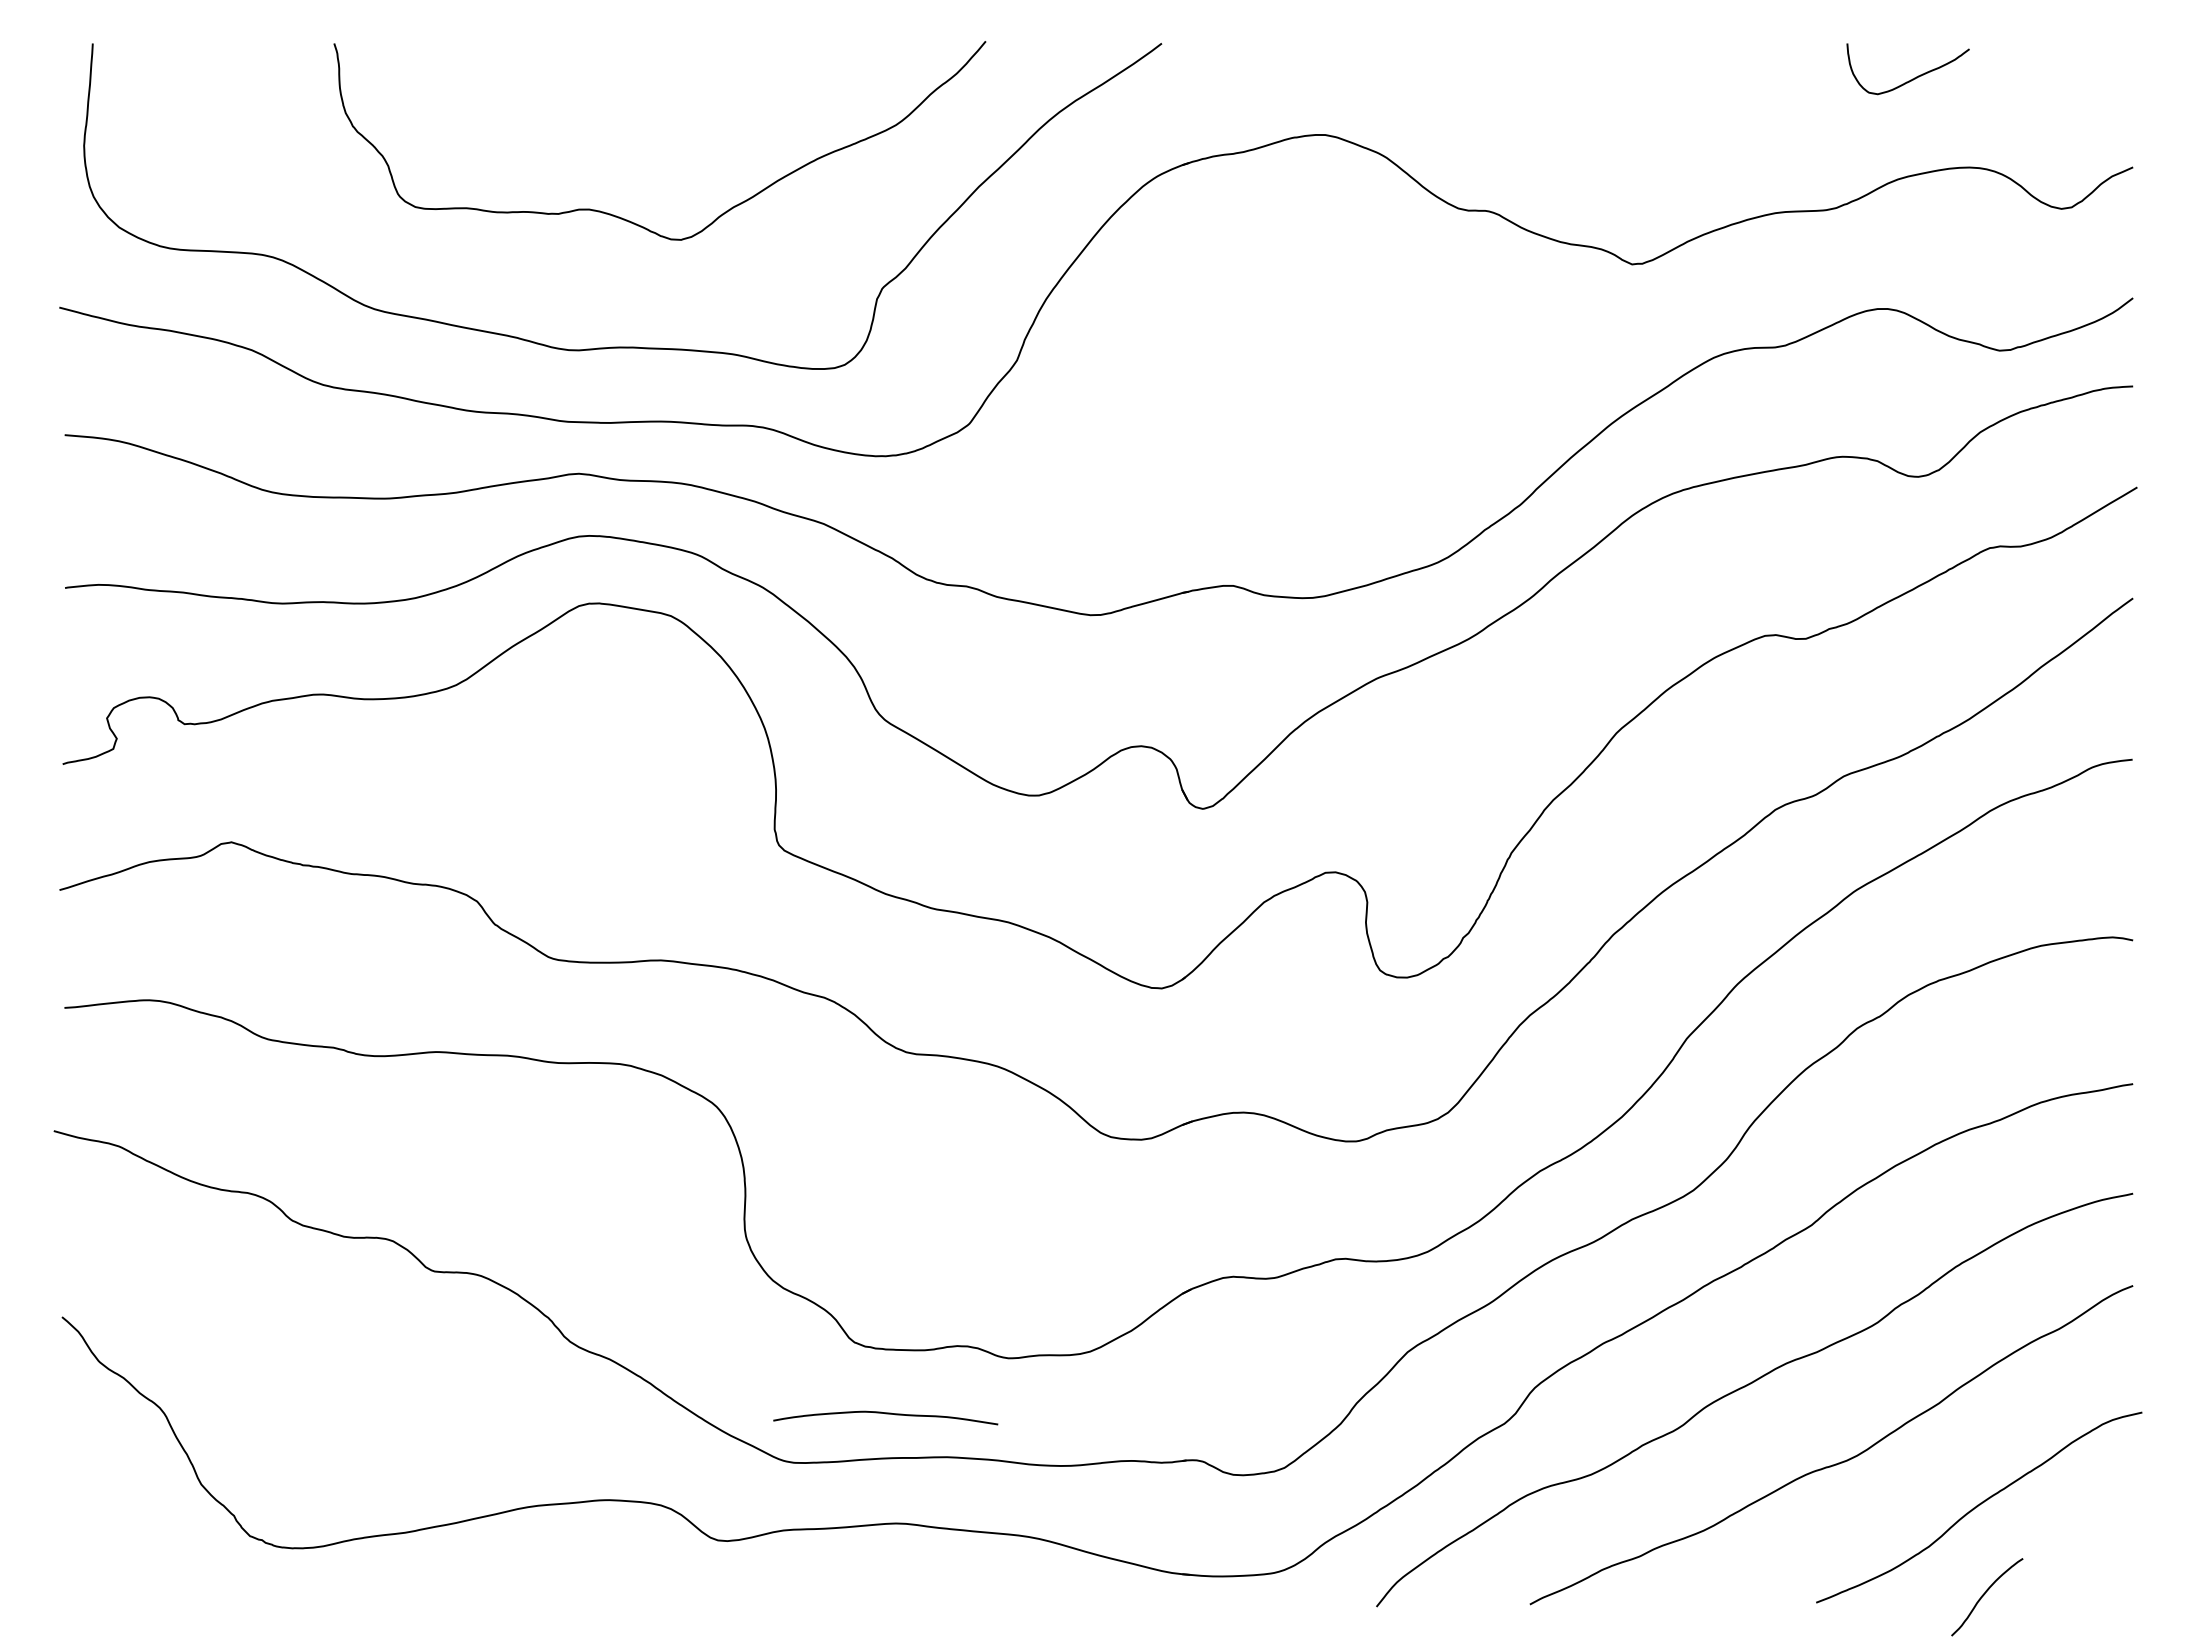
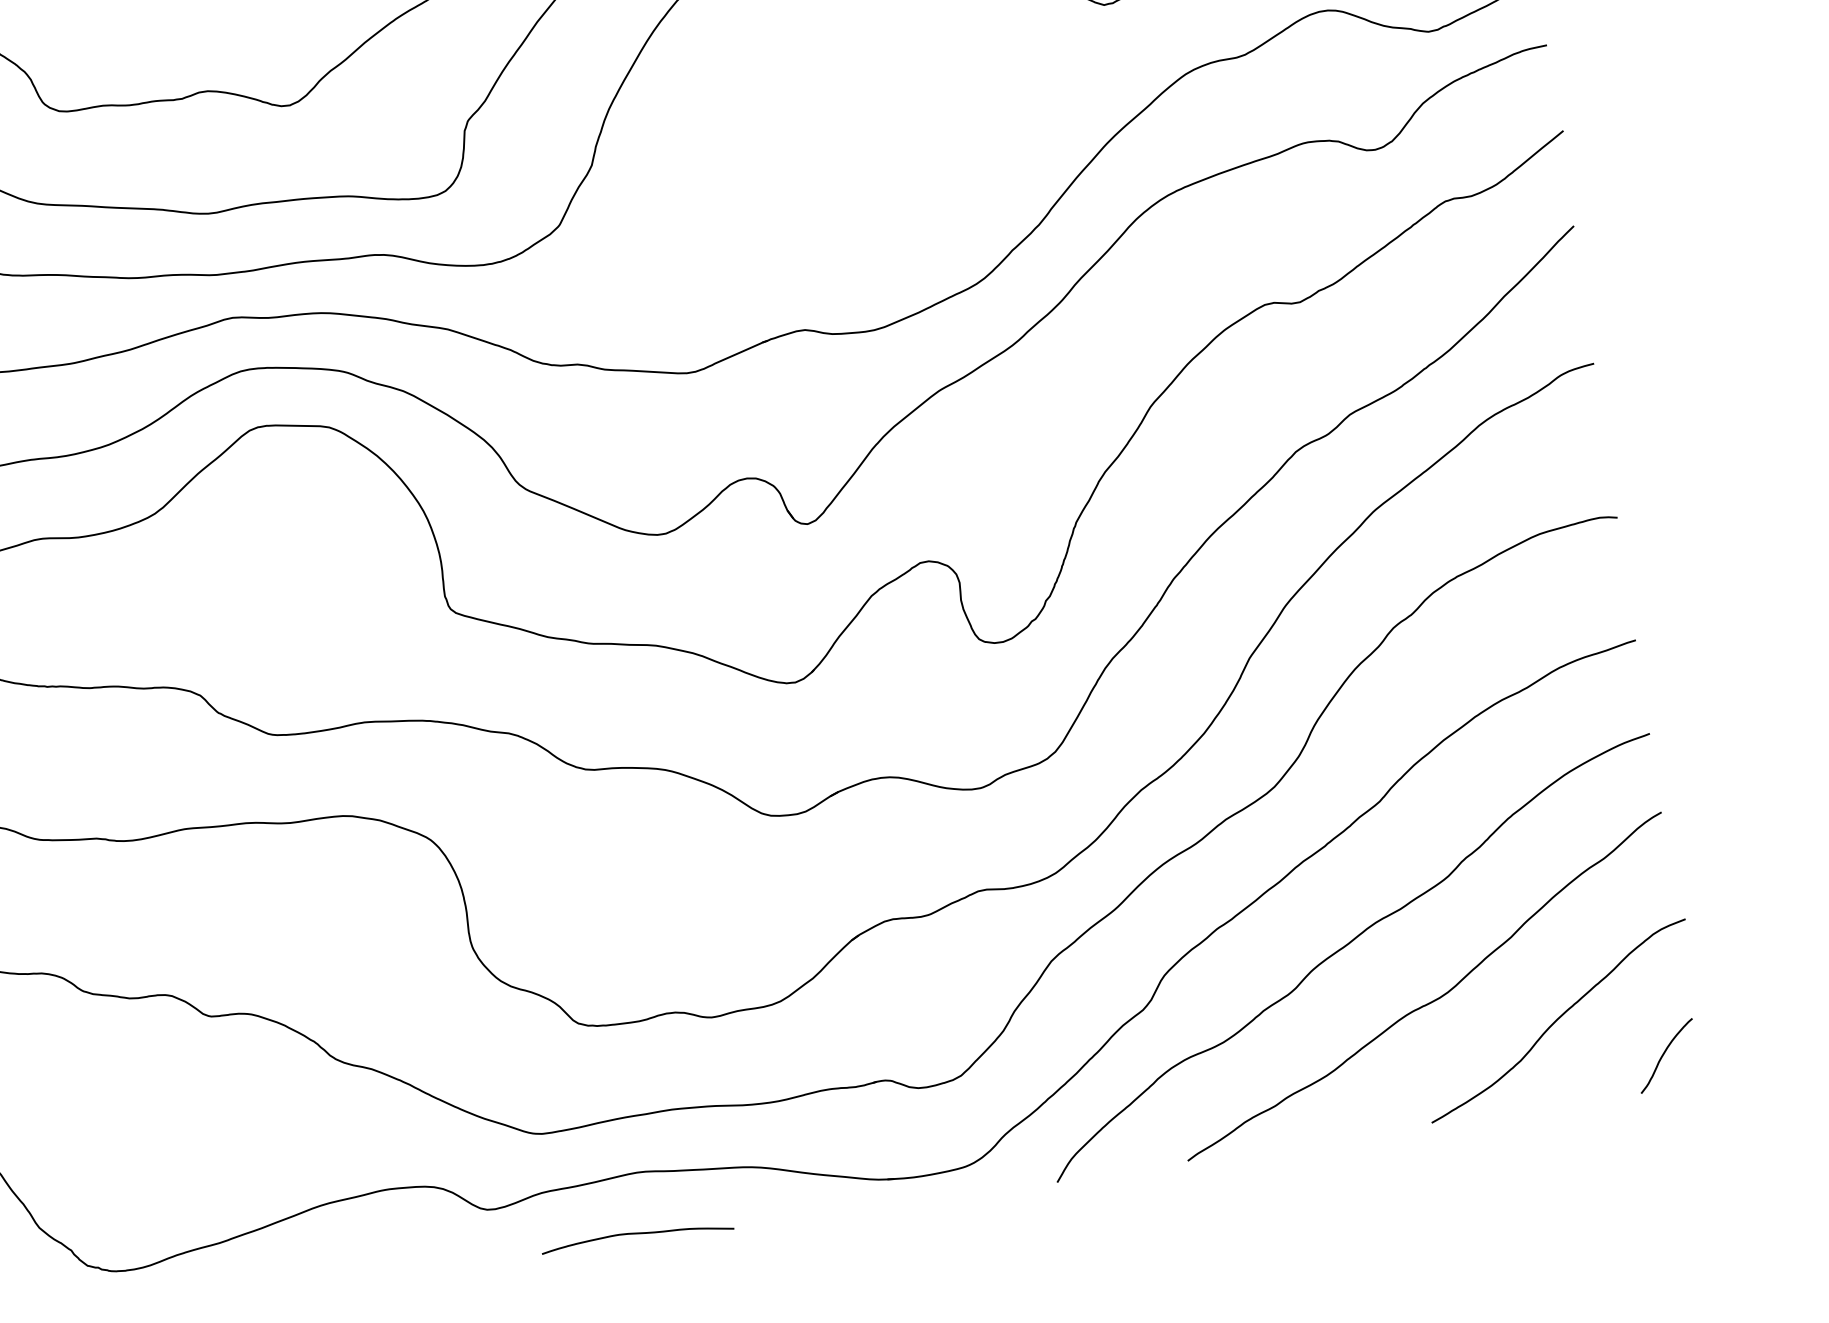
curve: (885, 1414) -> (636, 1234), moved
curve: (1985, 1594) -> (1664, 1053), moved

